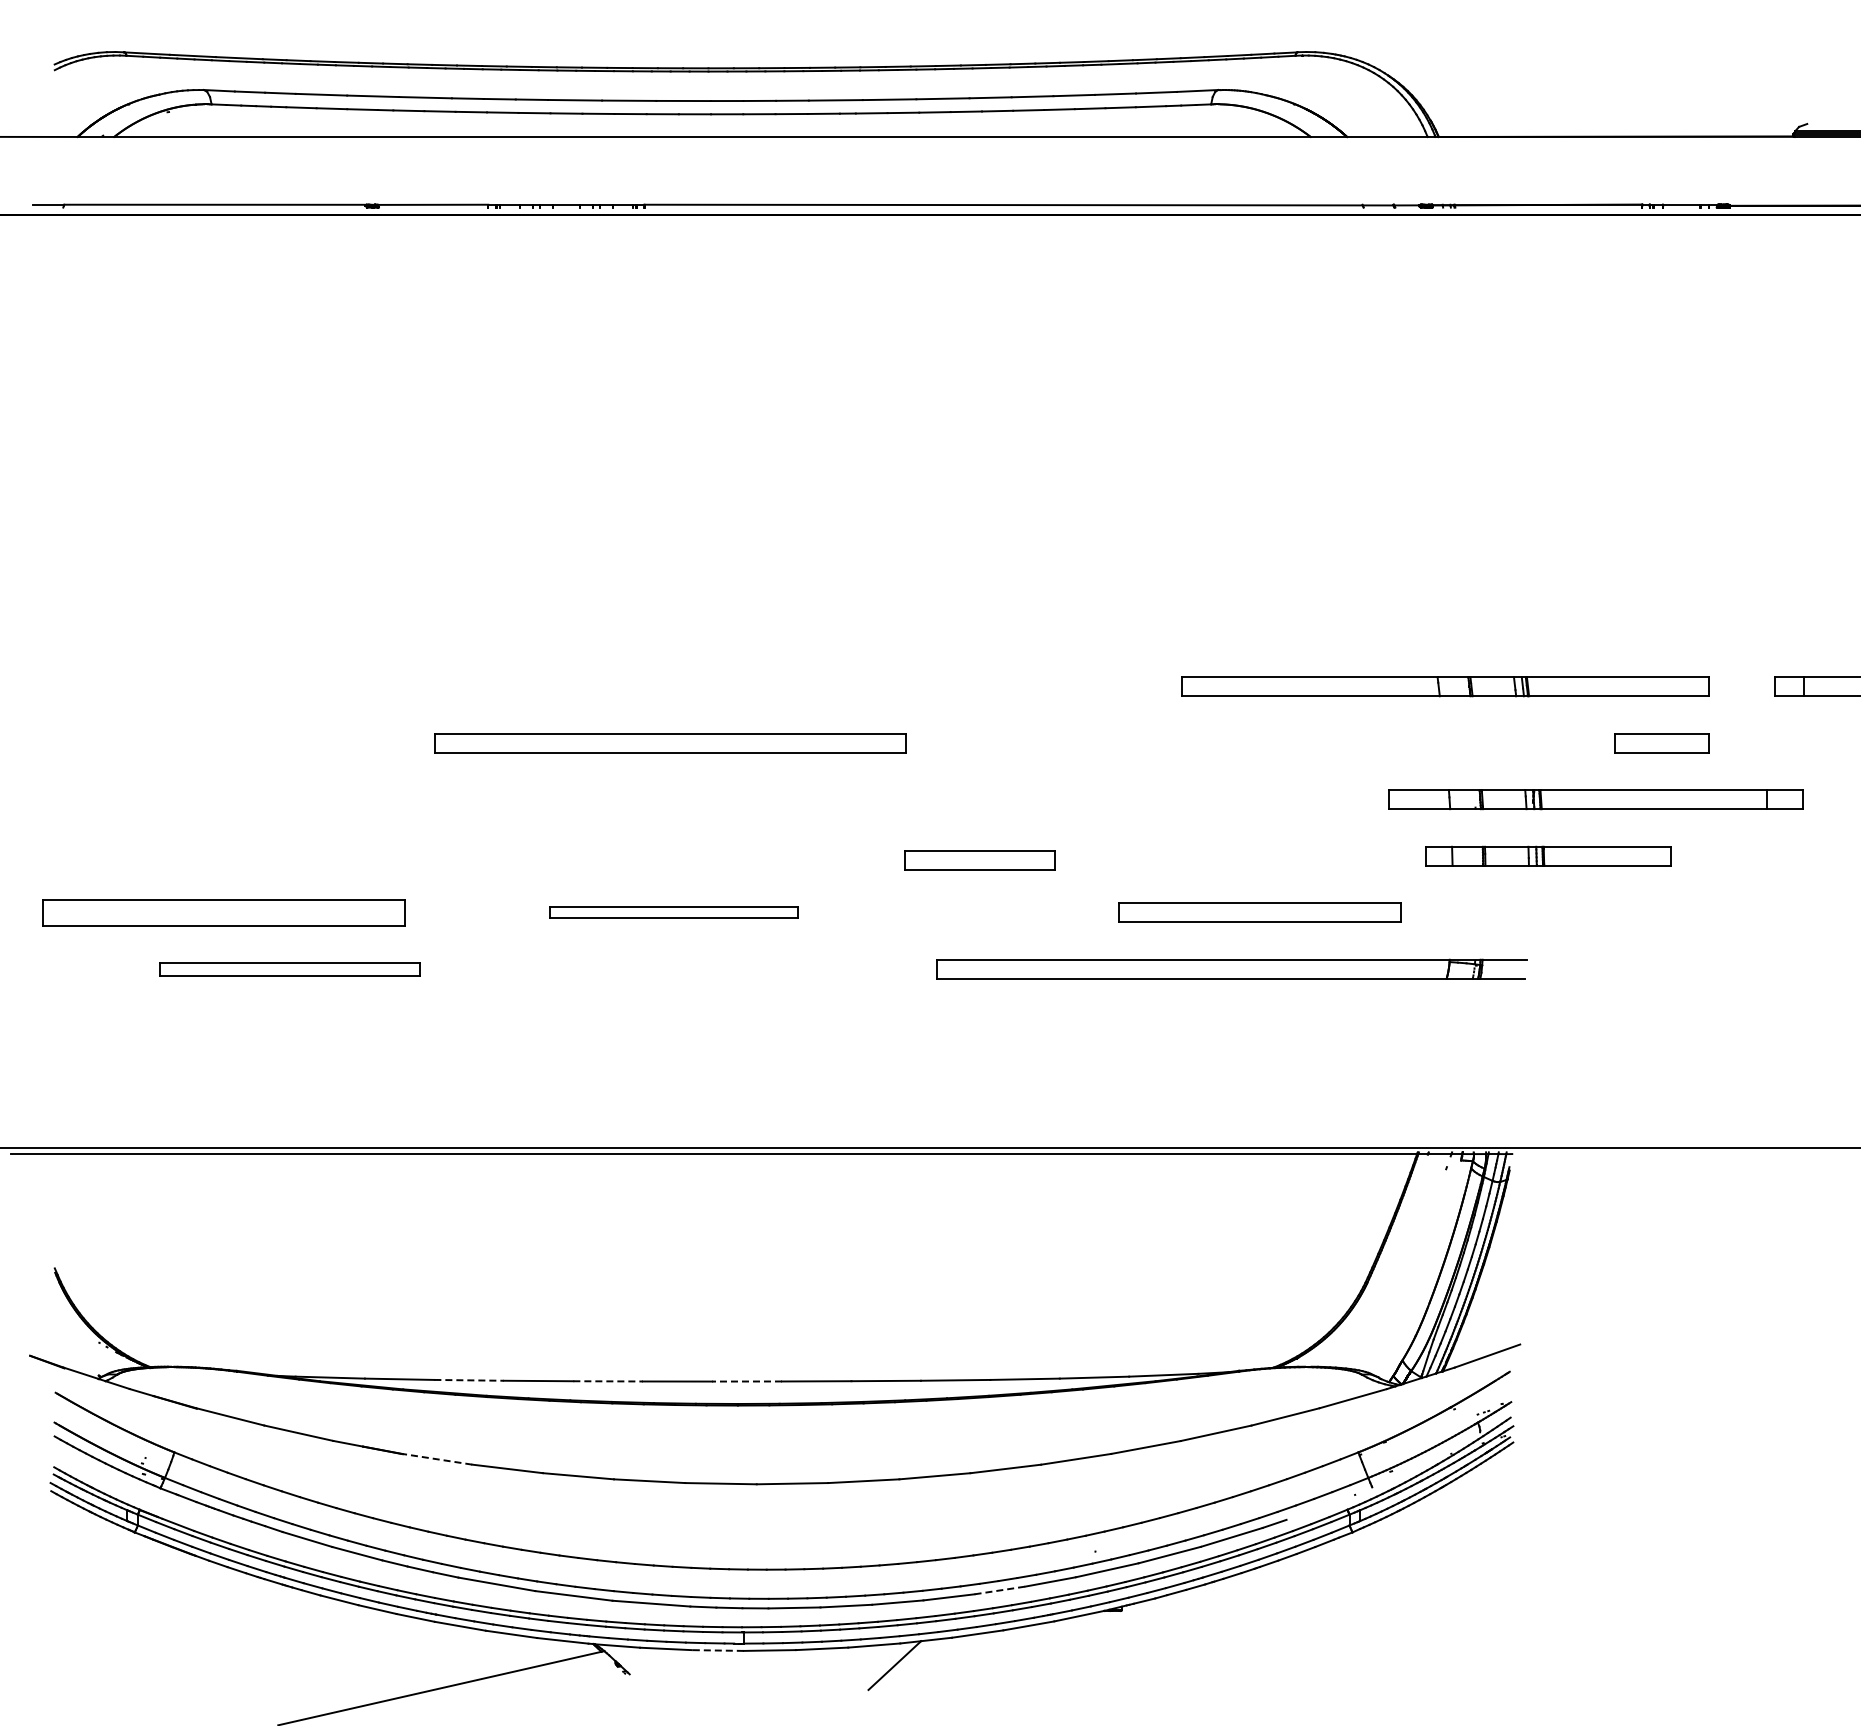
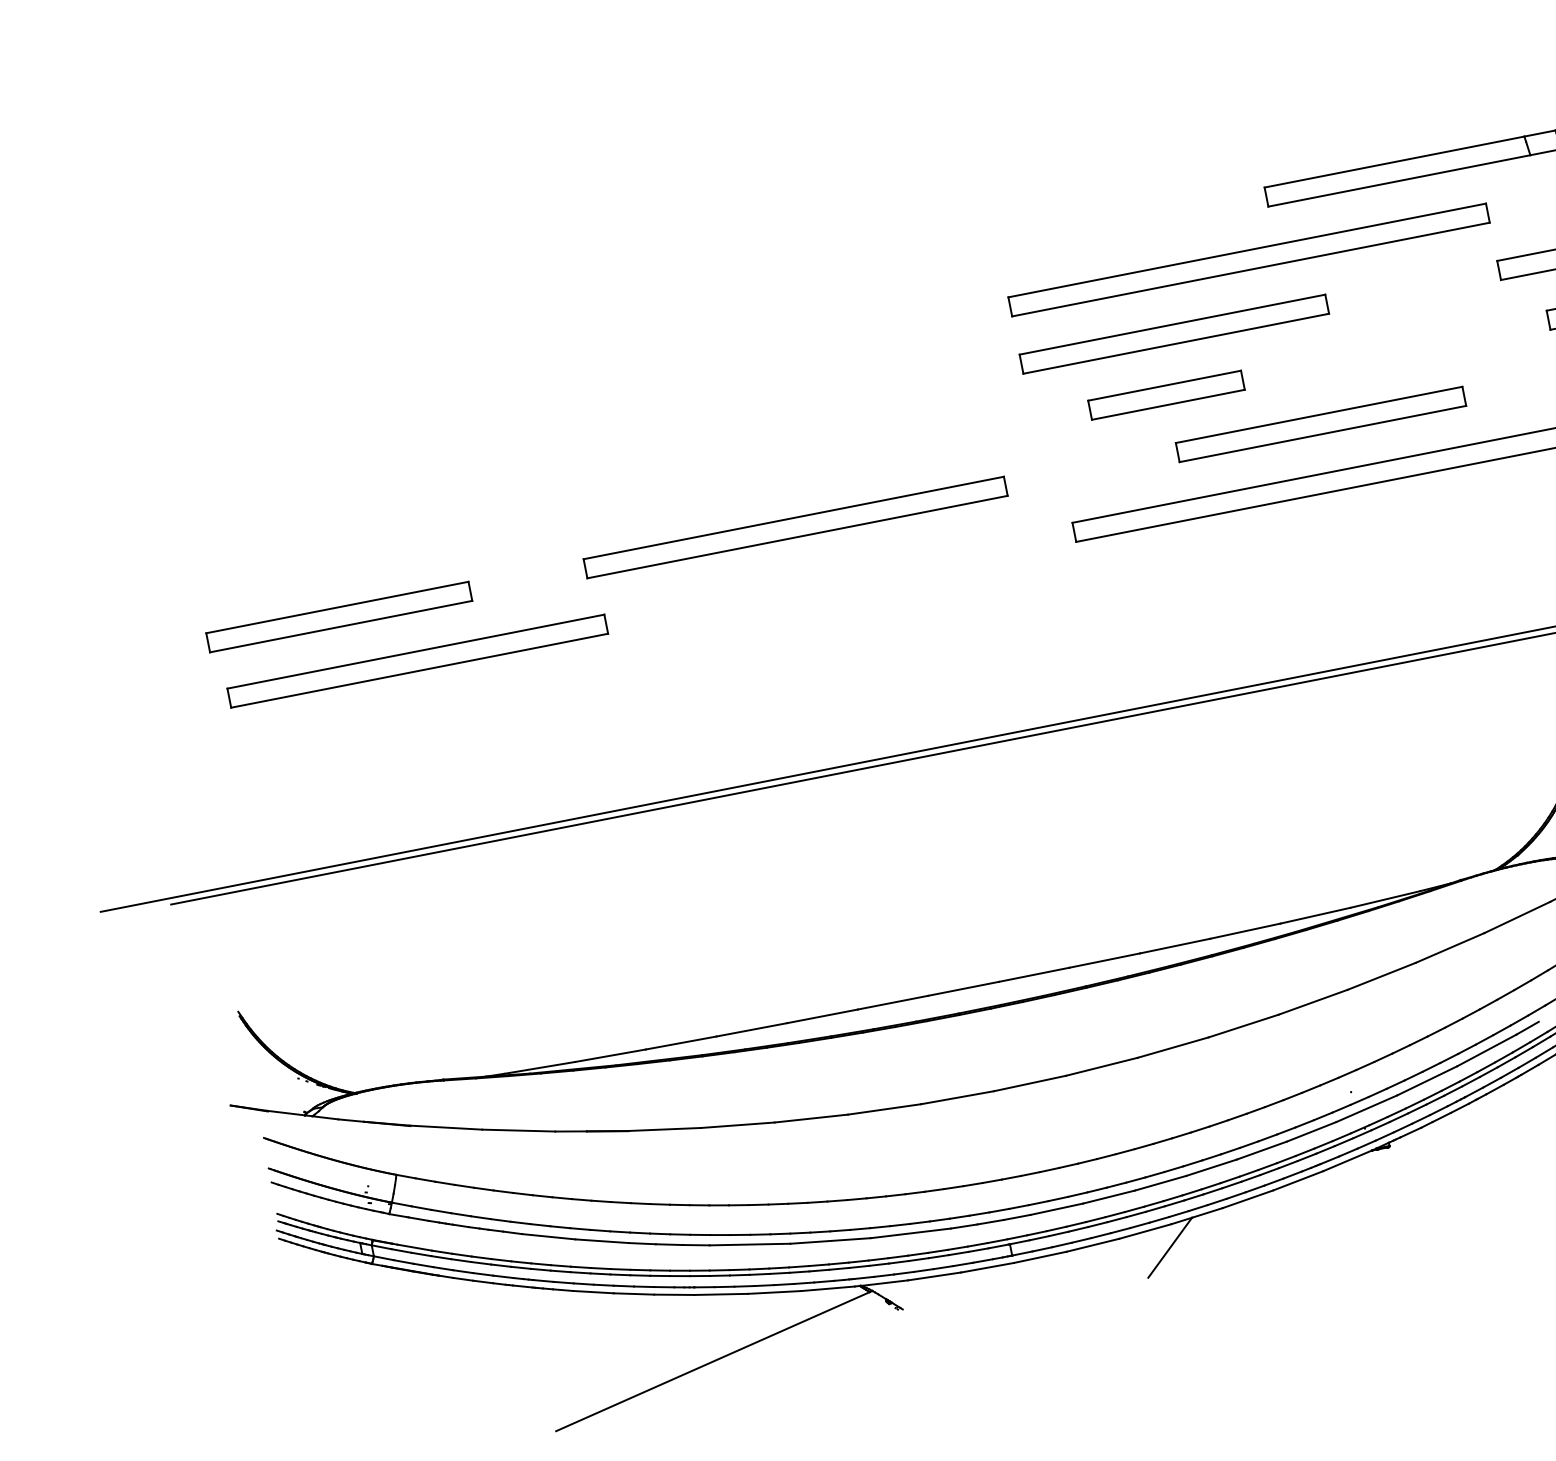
part: (670, 743) -> (1249, 260), moved
part: (1068, 799) -> (1173, 333), added
part: (979, 860) -> (1166, 395), moved
part: (223, 912) -> (338, 616), size x0.71
part: (673, 912) -> (795, 527), size x1.67
part: (1259, 912) -> (1320, 424), moved
part: (290, 969) -> (418, 661), size x1.43
line: (469, 1380) -> (681, 1043), dashed -> solid
line: (608, 1381) -> (822, 1016), dashed -> solid
line: (747, 1381) -> (964, 988), dashed -> solid
line: (436, 1459) -> (663, 1129), dashed -> solid
line: (999, 1590) -> (1261, 1150), dashed -> solid
line: (717, 1650) -> (987, 1267), dashed -> solid

